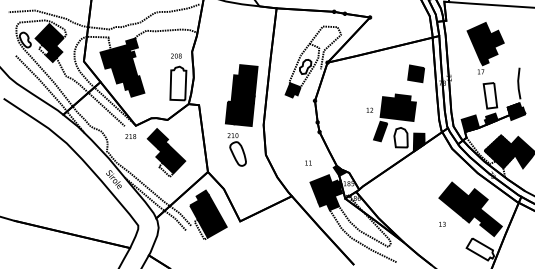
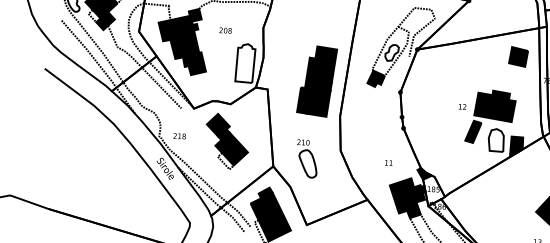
text: (176, 55) -> (225, 29), moved
part: (415, 73) -> (517, 56), moved
text: (130, 136) -> (179, 136), moved
part: (236, 149) -> (306, 158), moved

